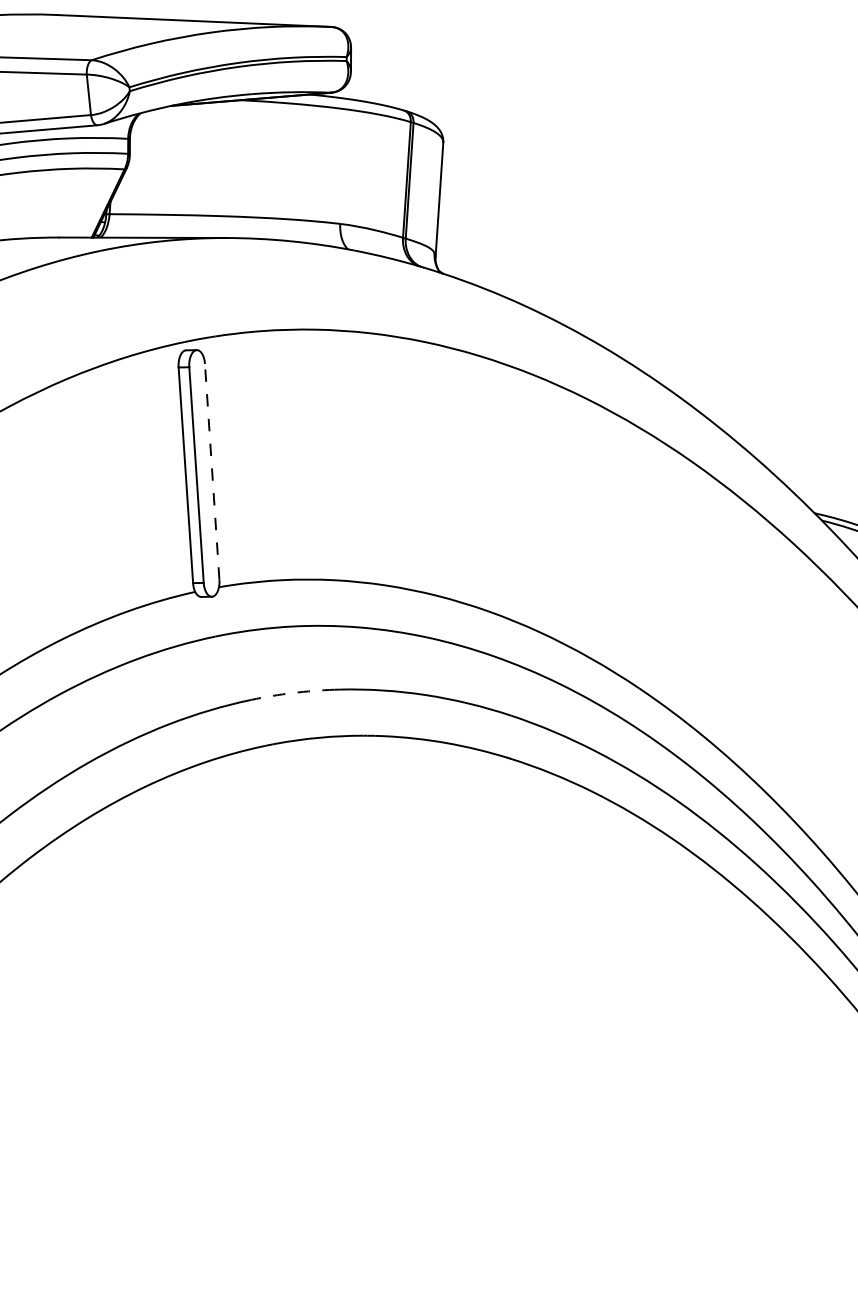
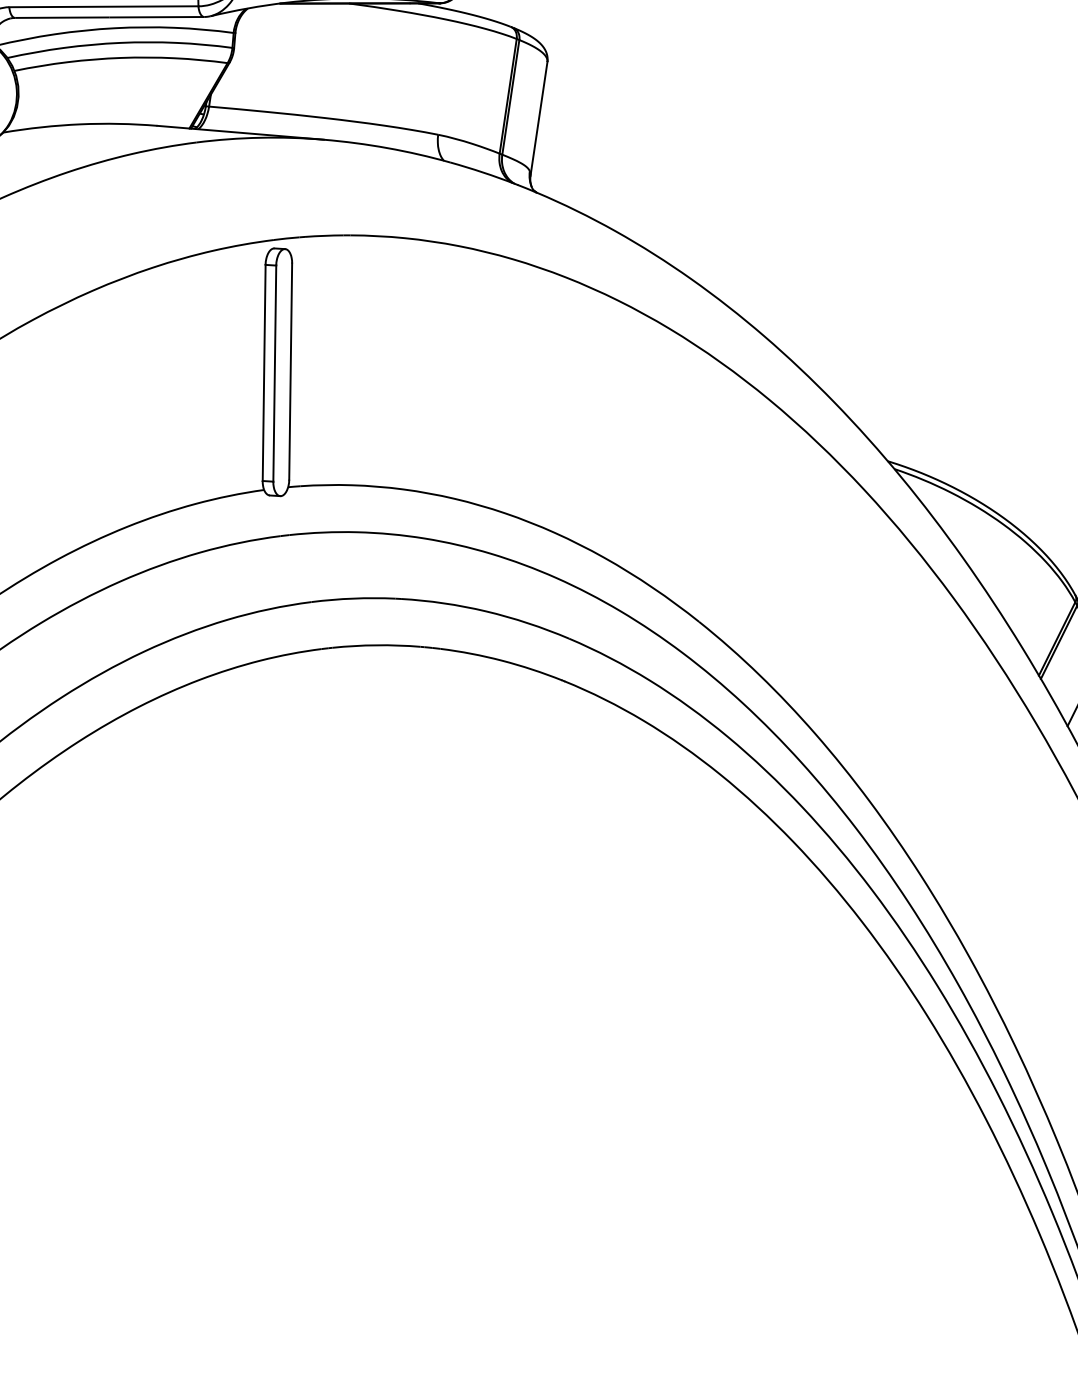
line: (212, 471) -> (290, 371), dashed -> solid
arc: (293, 692) -> (353, 598), dashed -> solid

